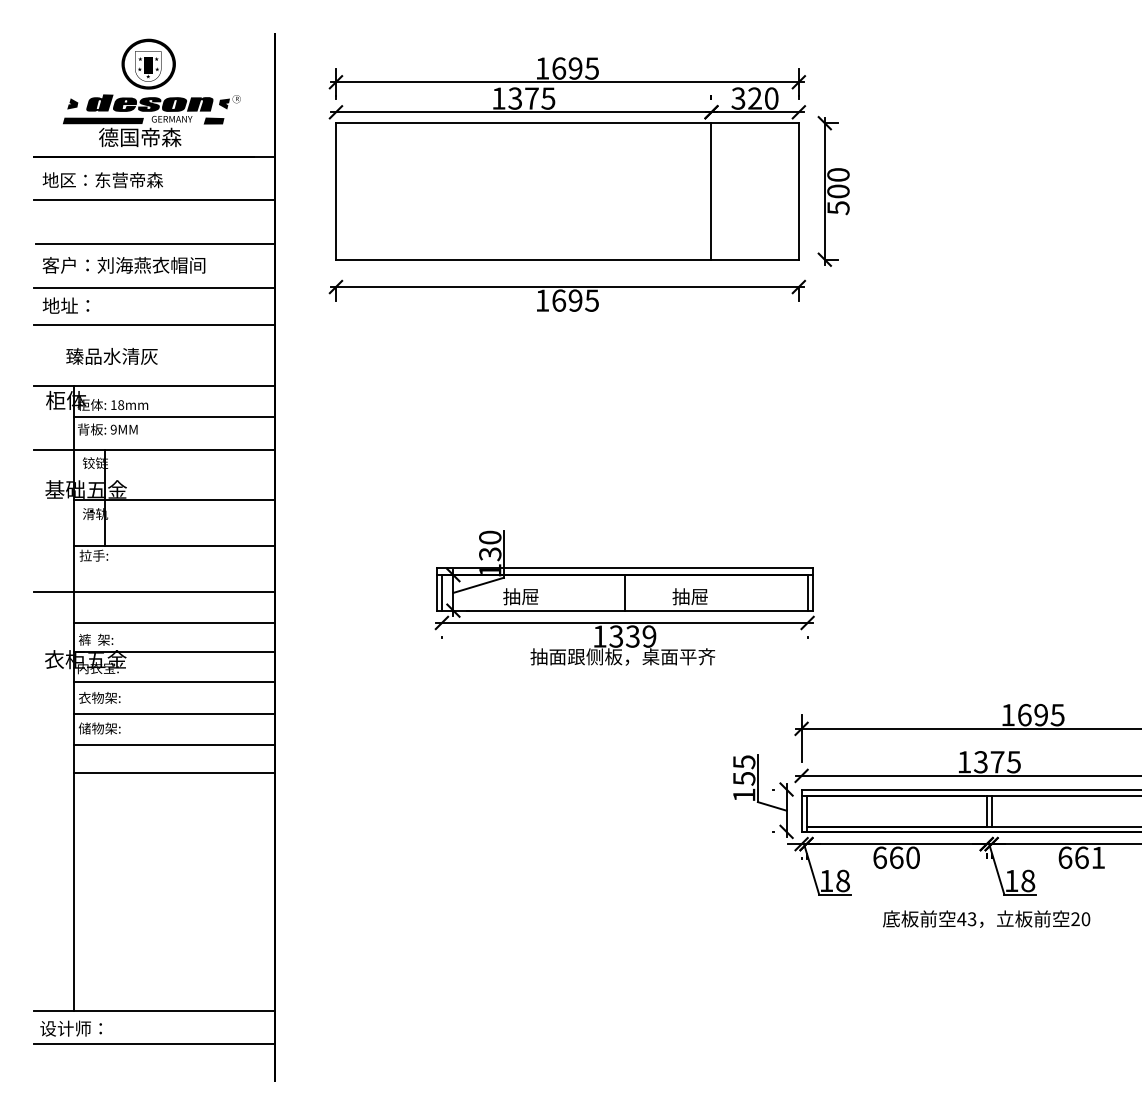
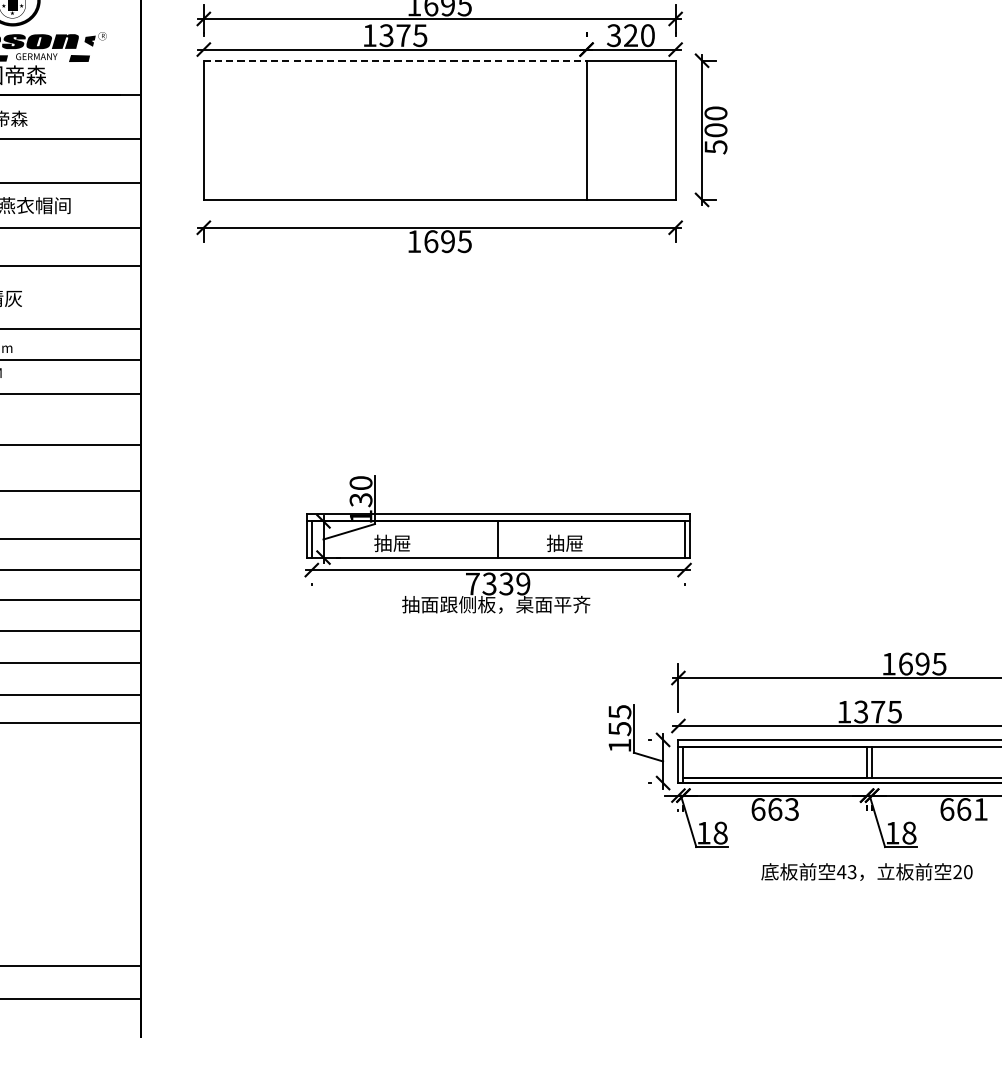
line: (523, 123) -> (394, 61), solid -> dashed
text: (599, 636) -> (472, 583), 1339 -> 7339
text: (912, 857) -> (791, 809), 660 -> 663

